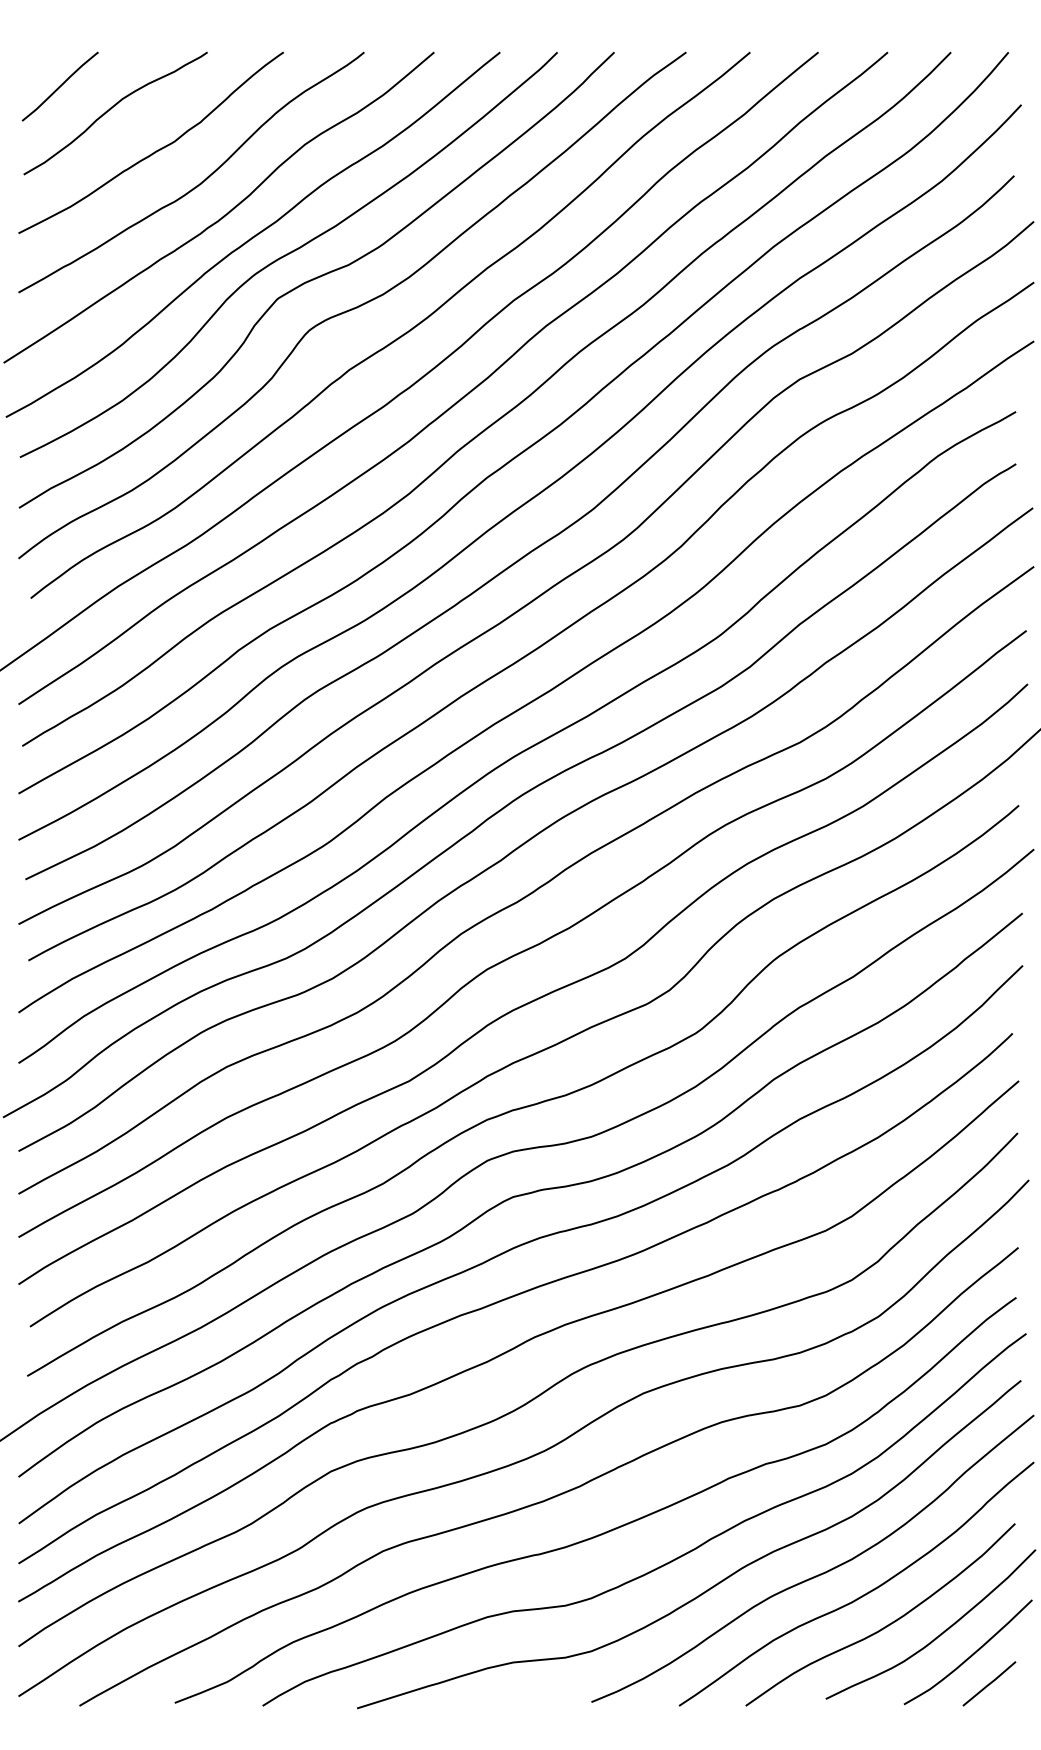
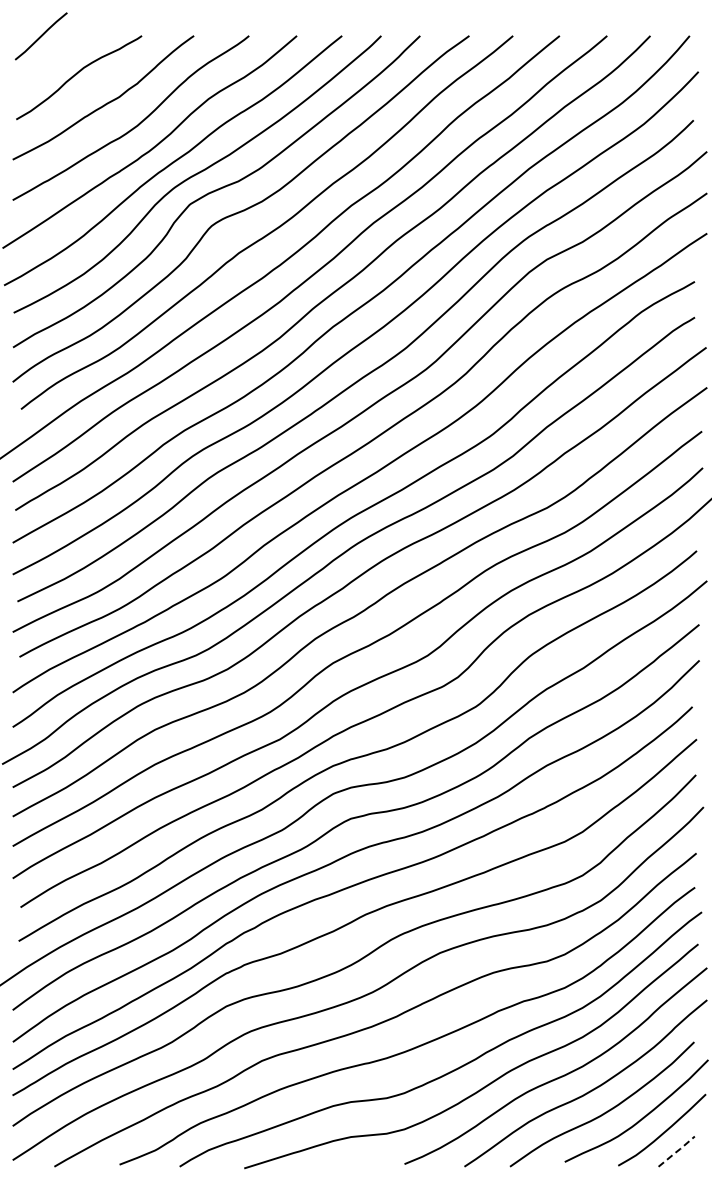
line: (59, 86) -> (40, 36), moved
line: (990, 1683) -> (677, 1151), solid -> dashed

